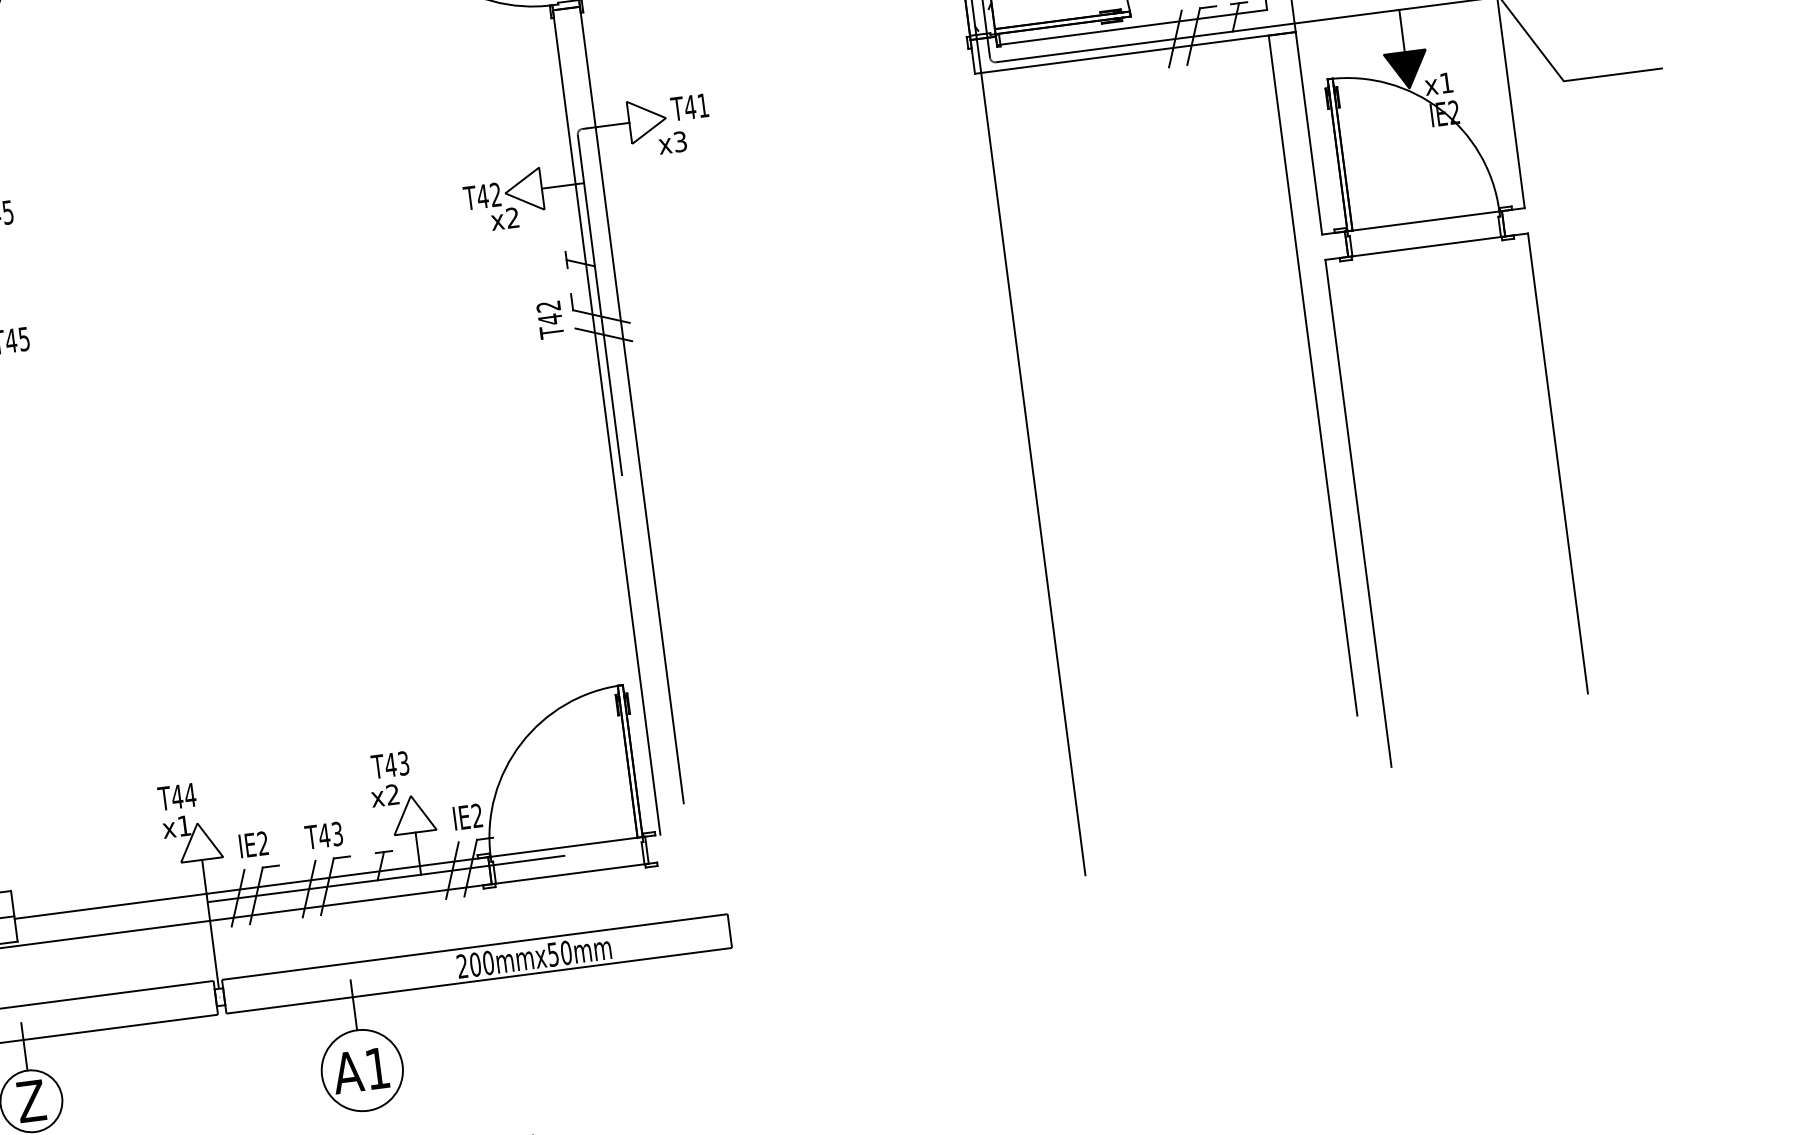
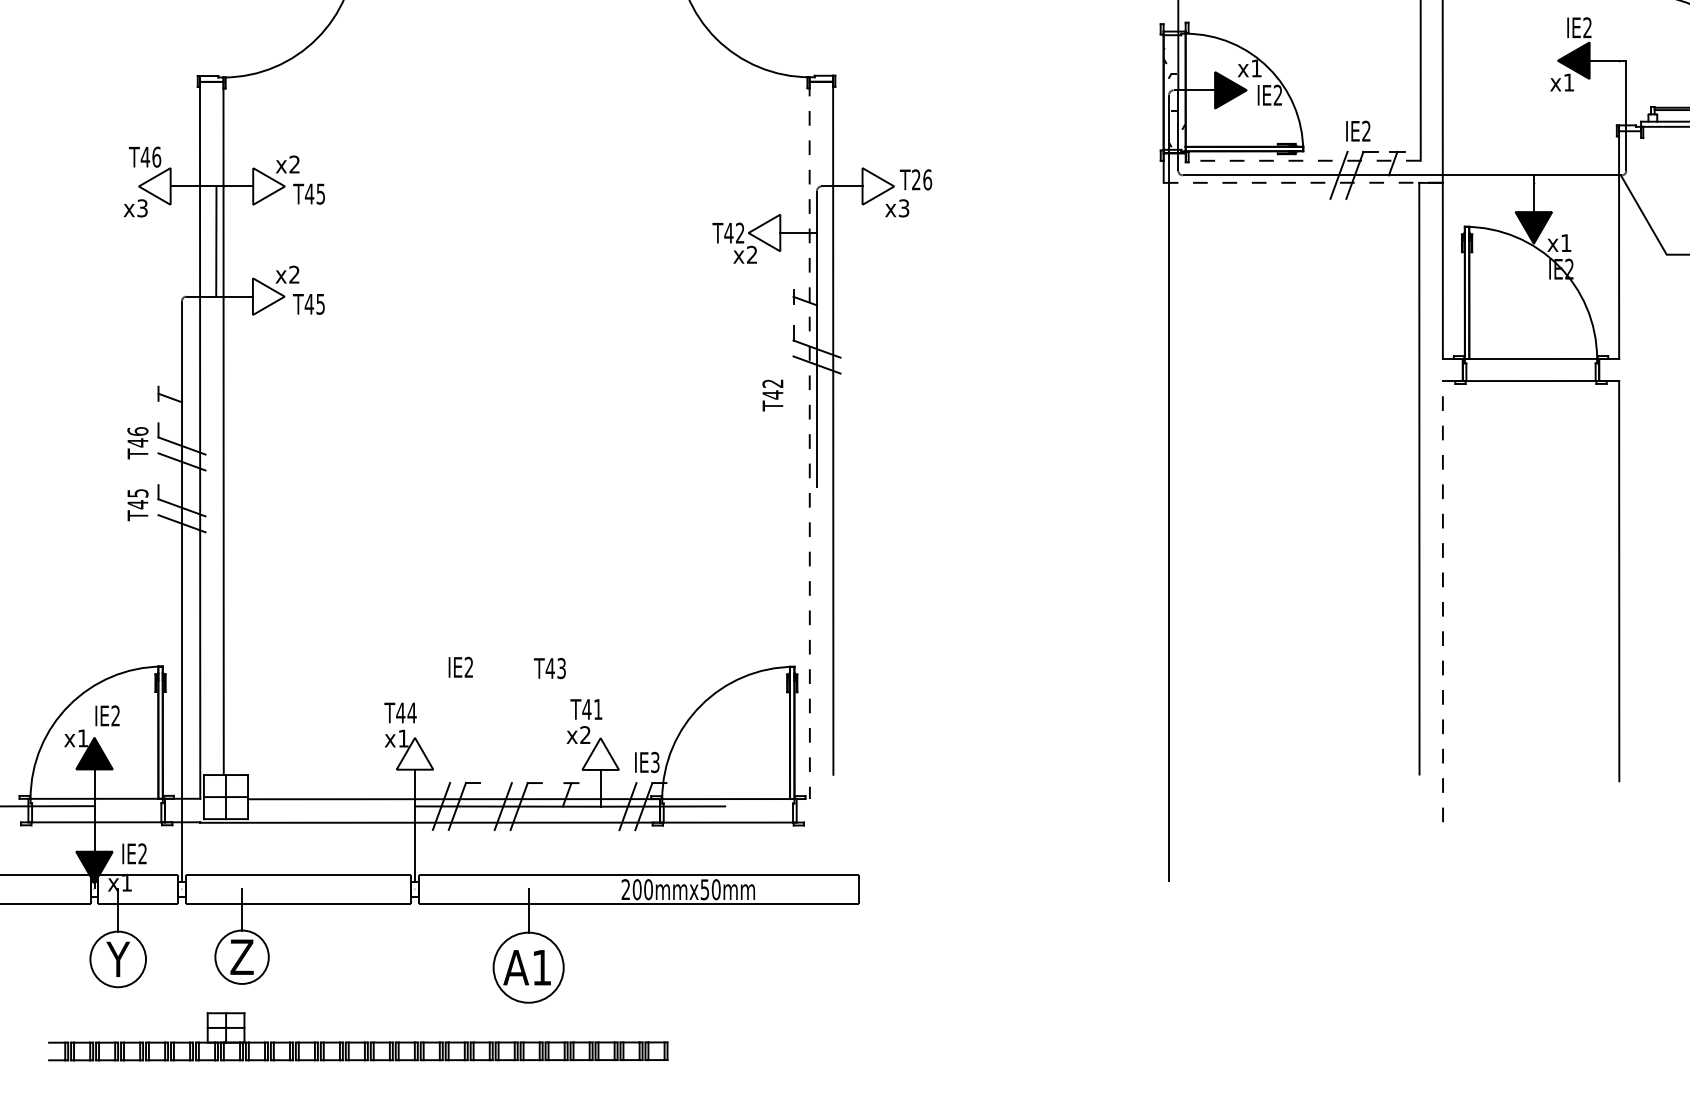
line: (1132, 27) -> (1303, 160), solid -> dashed
line: (1135, 52) -> (1303, 182), solid -> dashed
text: (696, 106) -> (921, 179), T41 -> T26
text: (549, 320) -> (772, 395), moved
line: (606, 422) -> (809, 440), solid -> dashed
line: (1357, 513) -> (1442, 601), solid -> dashed
text: (404, 763) -> (598, 709), T43 -> T41
text: (477, 815) -> (655, 762), IE2 -> IE3
text: (323, 835) -> (549, 668), moved
text: (253, 843) -> (460, 666), moved

